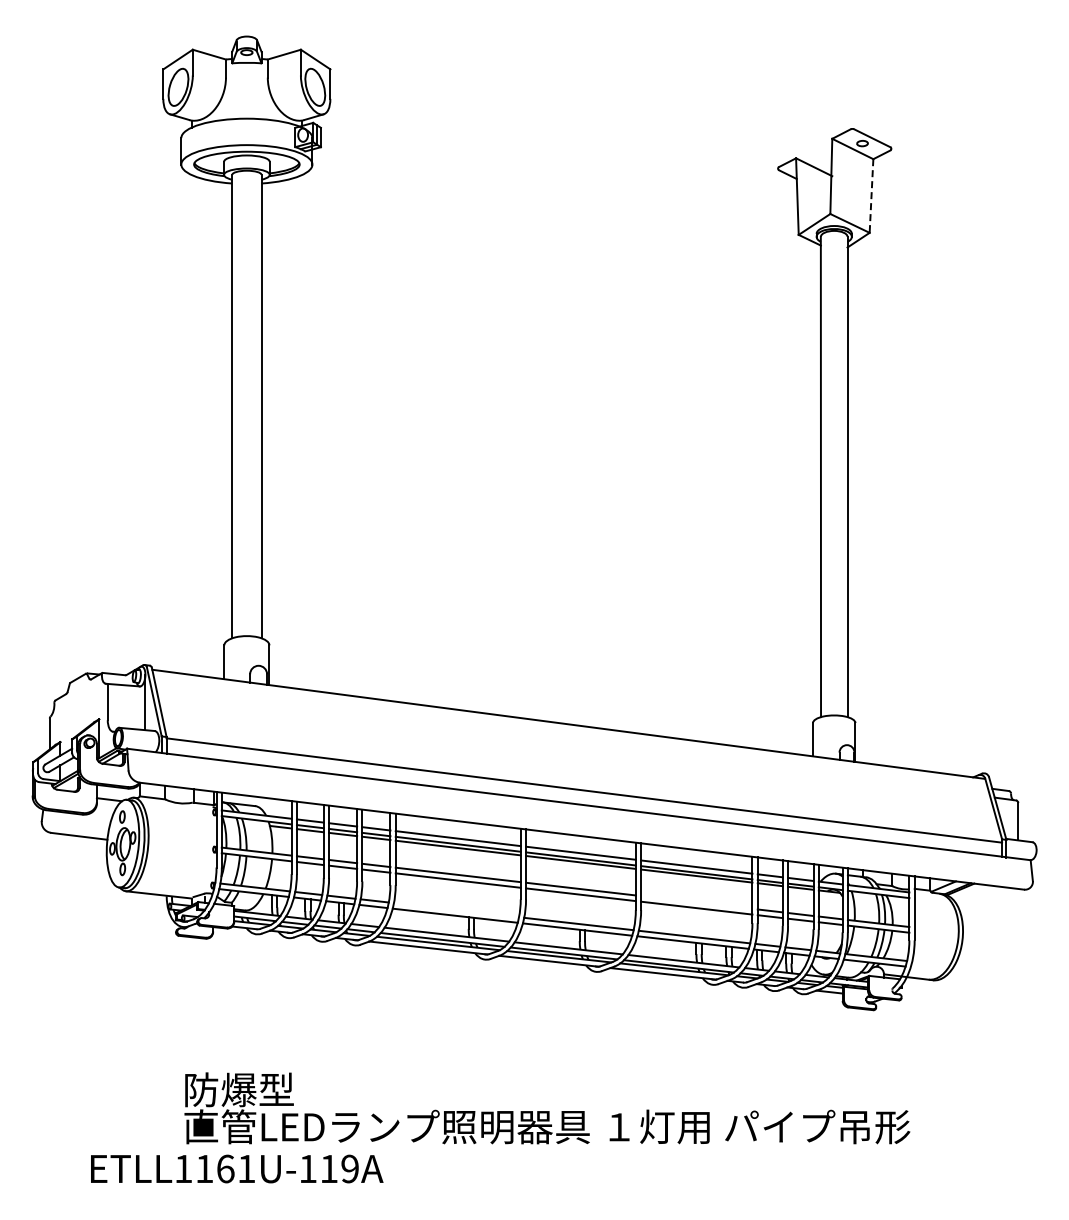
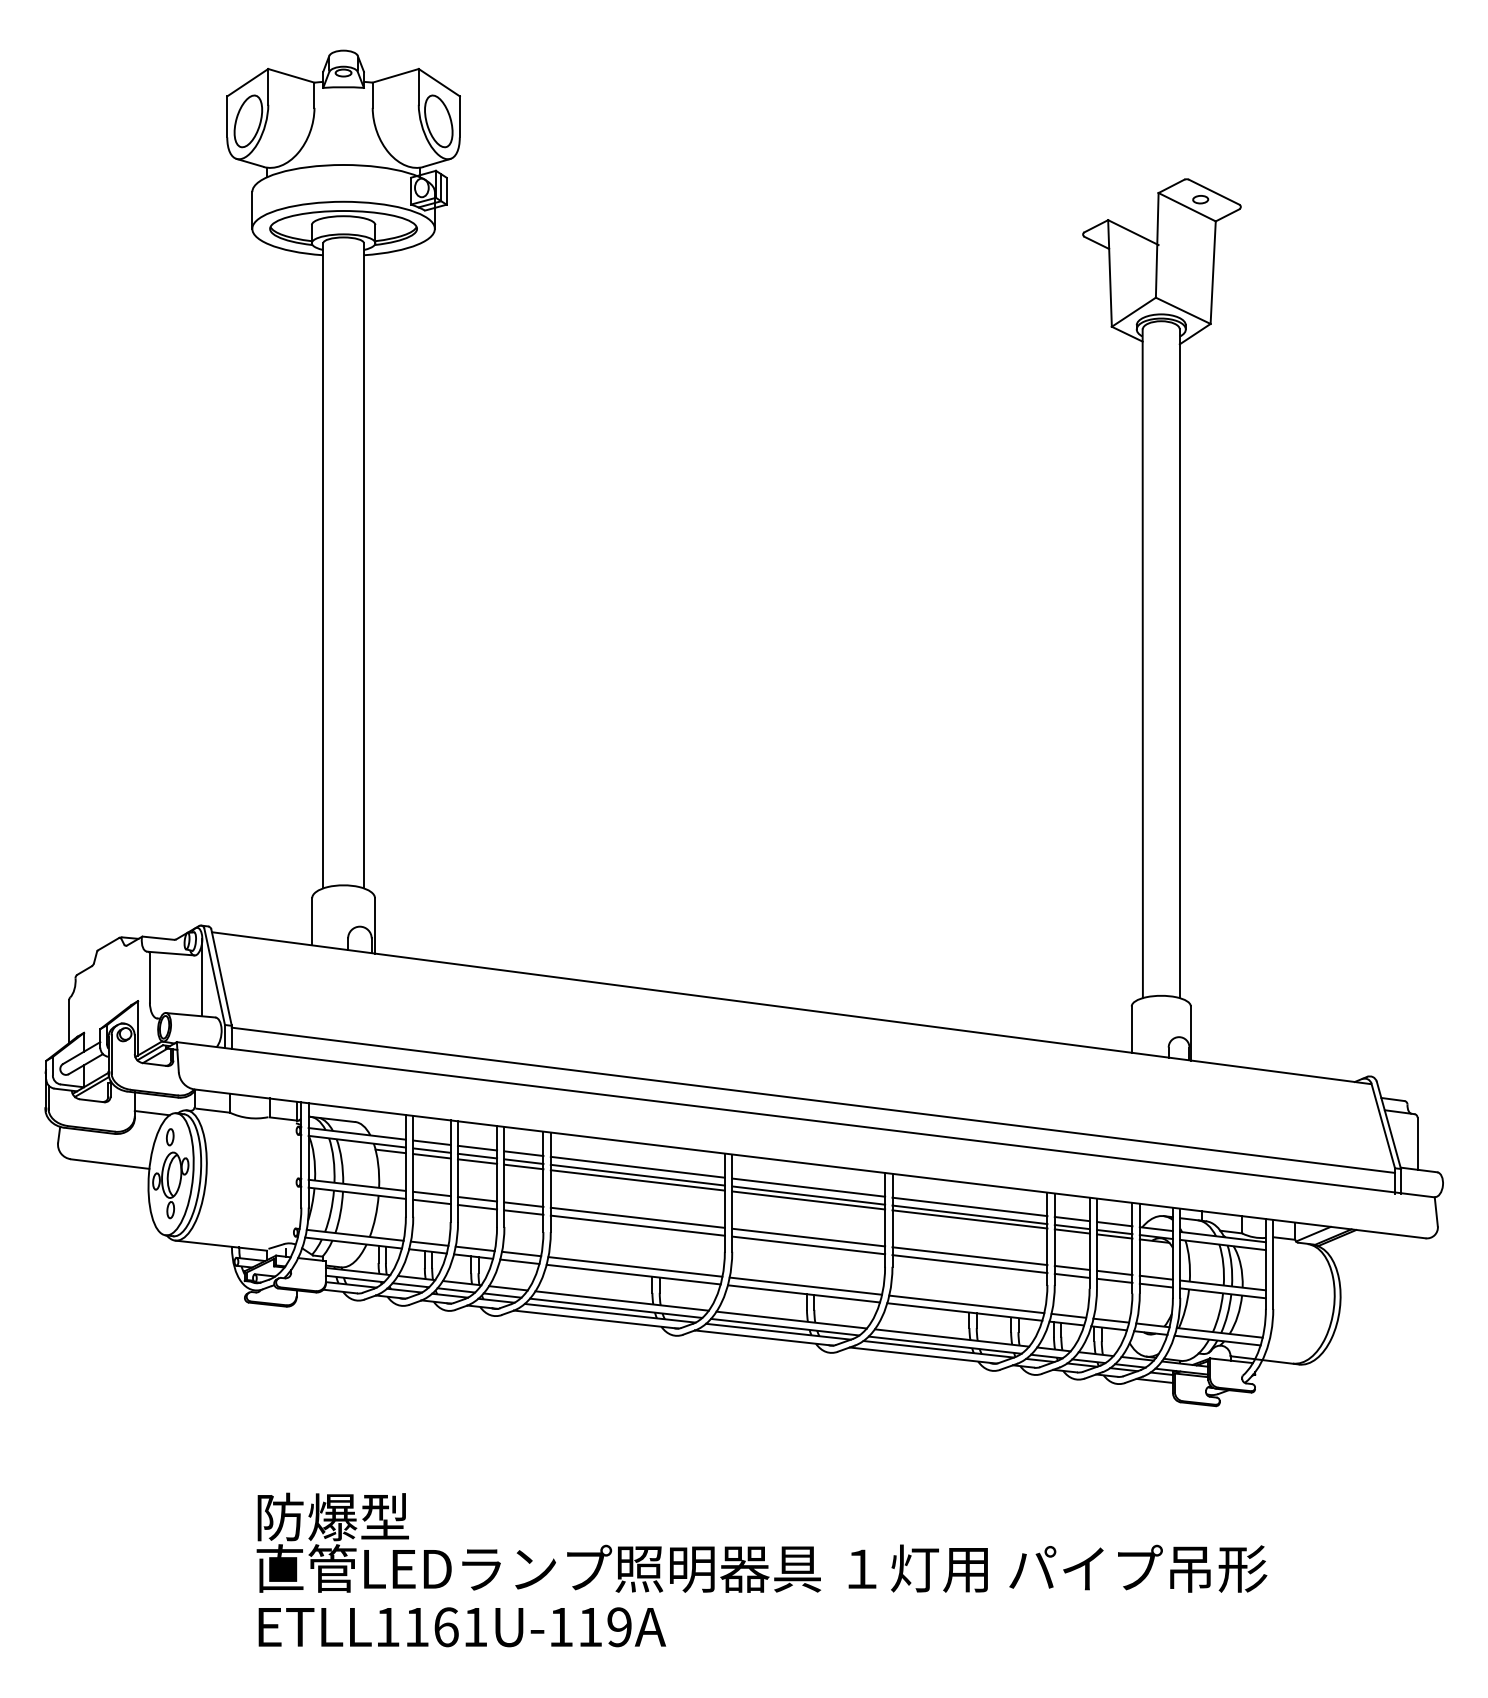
line: (871, 196) -> (1213, 273), dashed -> solid
line: (696, 902) -> (969, 1256), added
line: (456, 910) -> (635, 1267), added
text: (237, 1168) -> (462, 1626), moved

